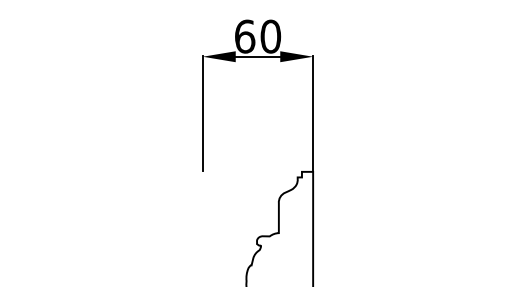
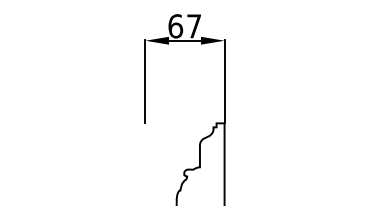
text: (271, 36) -> (194, 26), 60 -> 67

